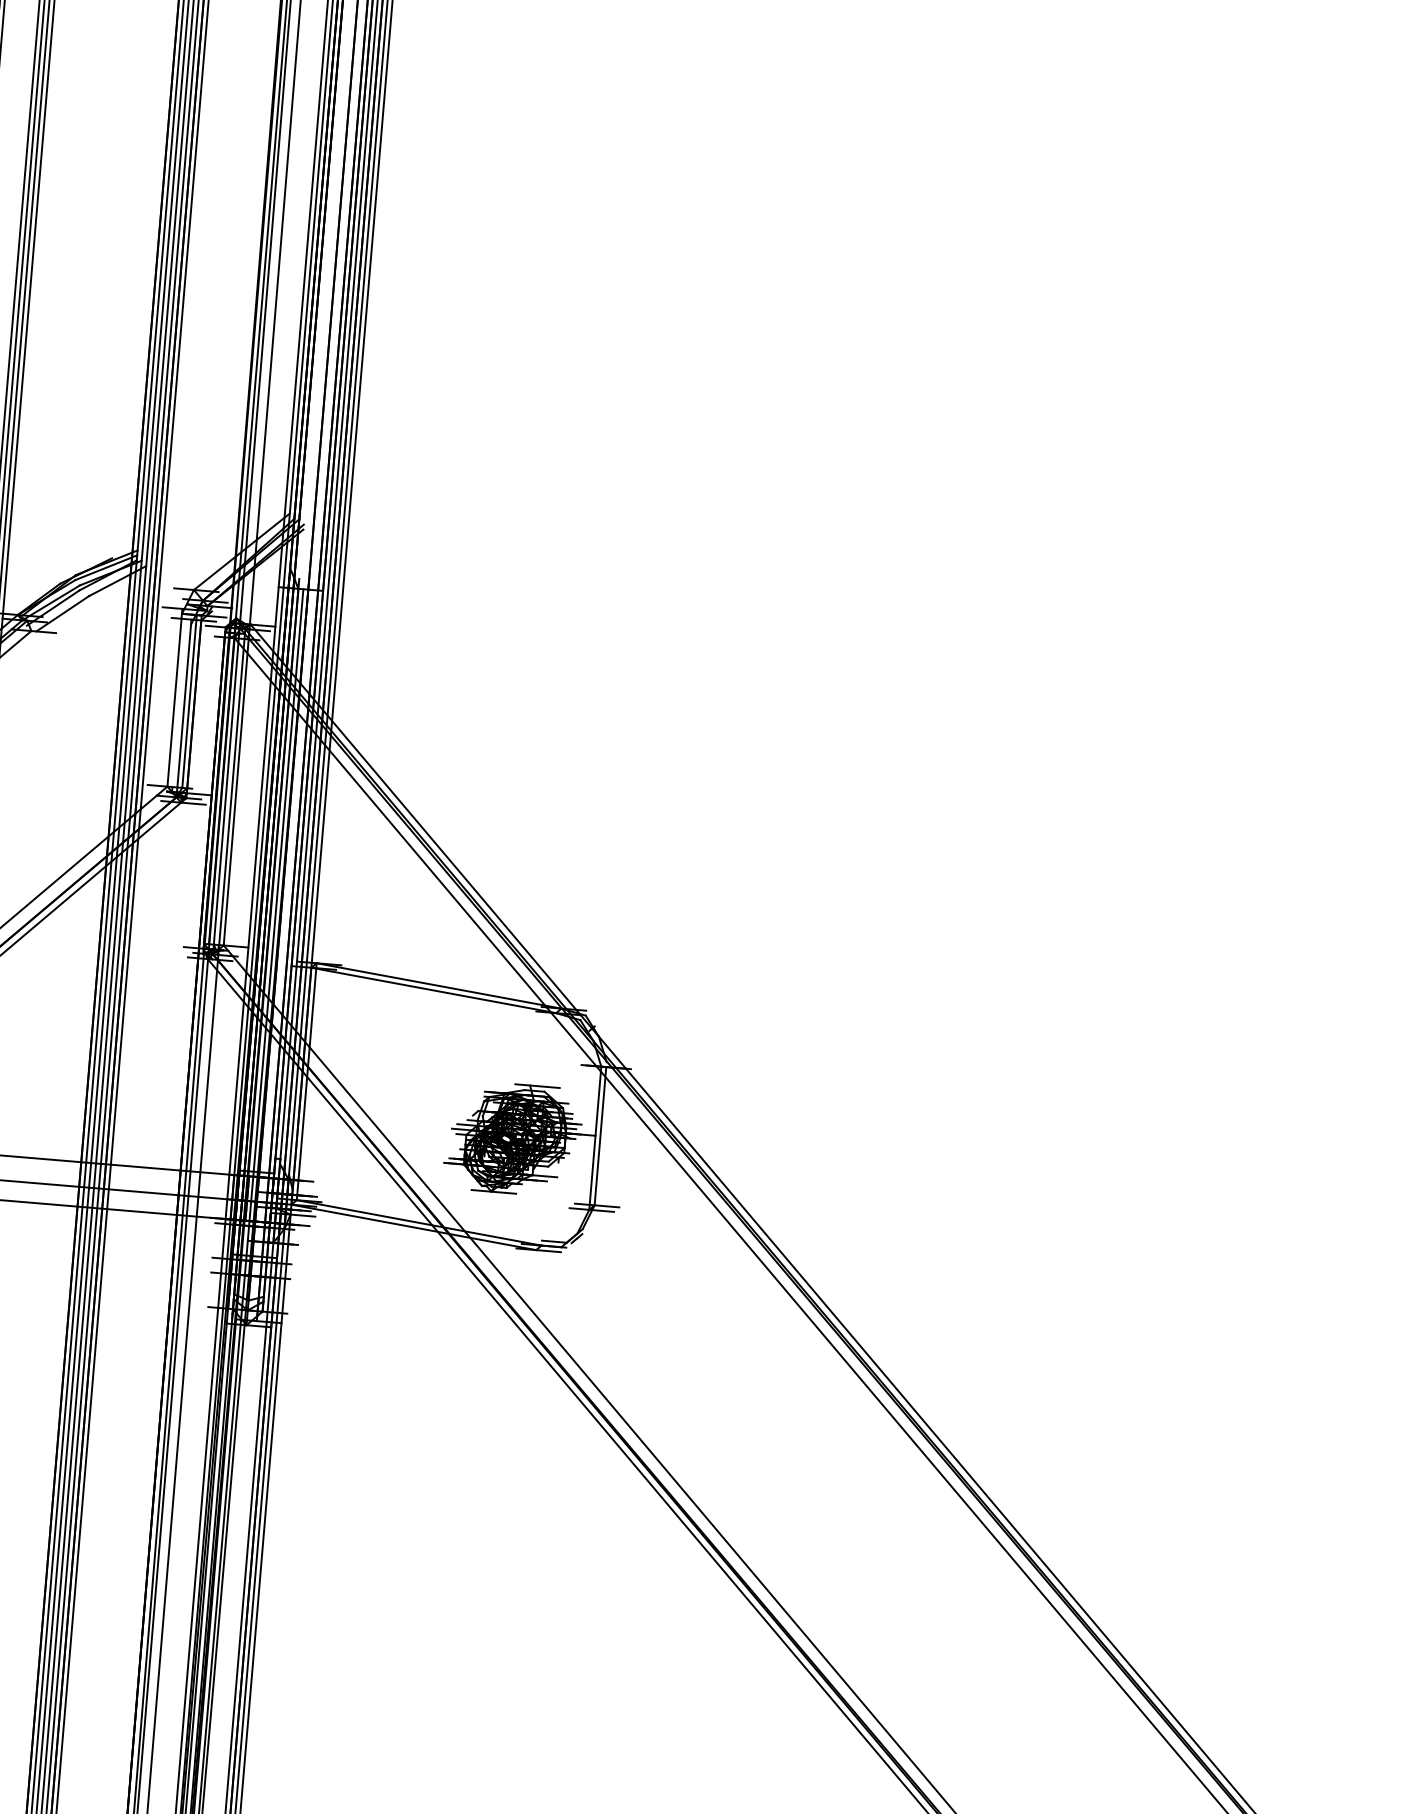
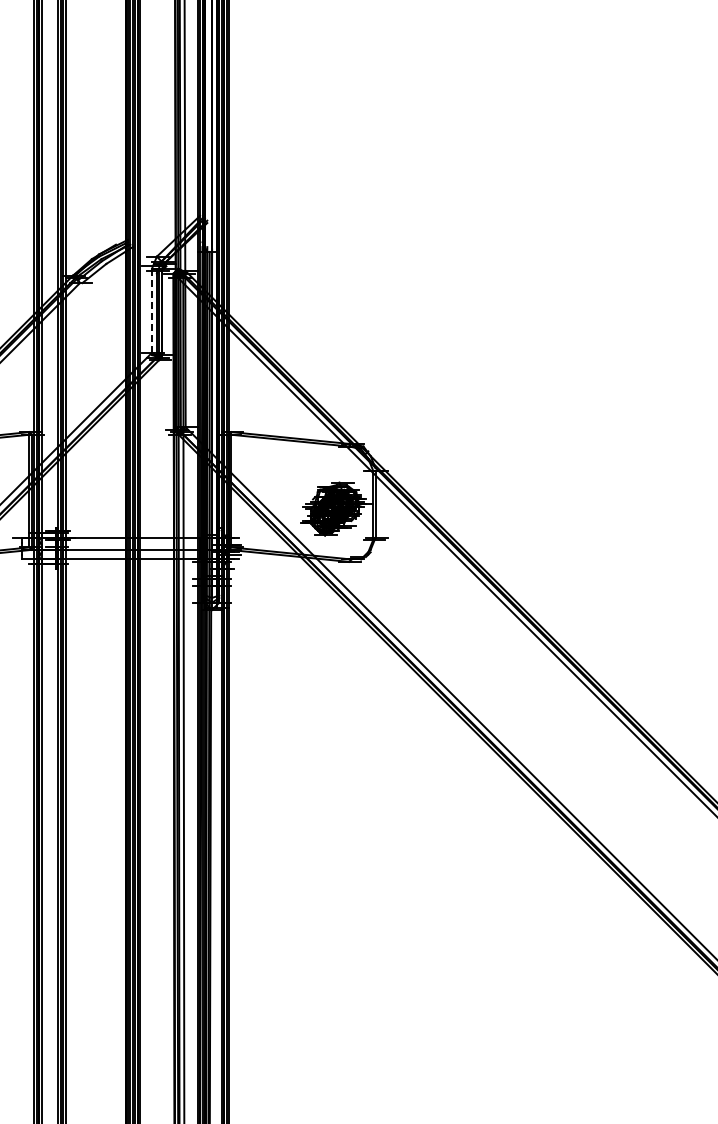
line: (175, 697) -> (152, 309), solid -> dashed

